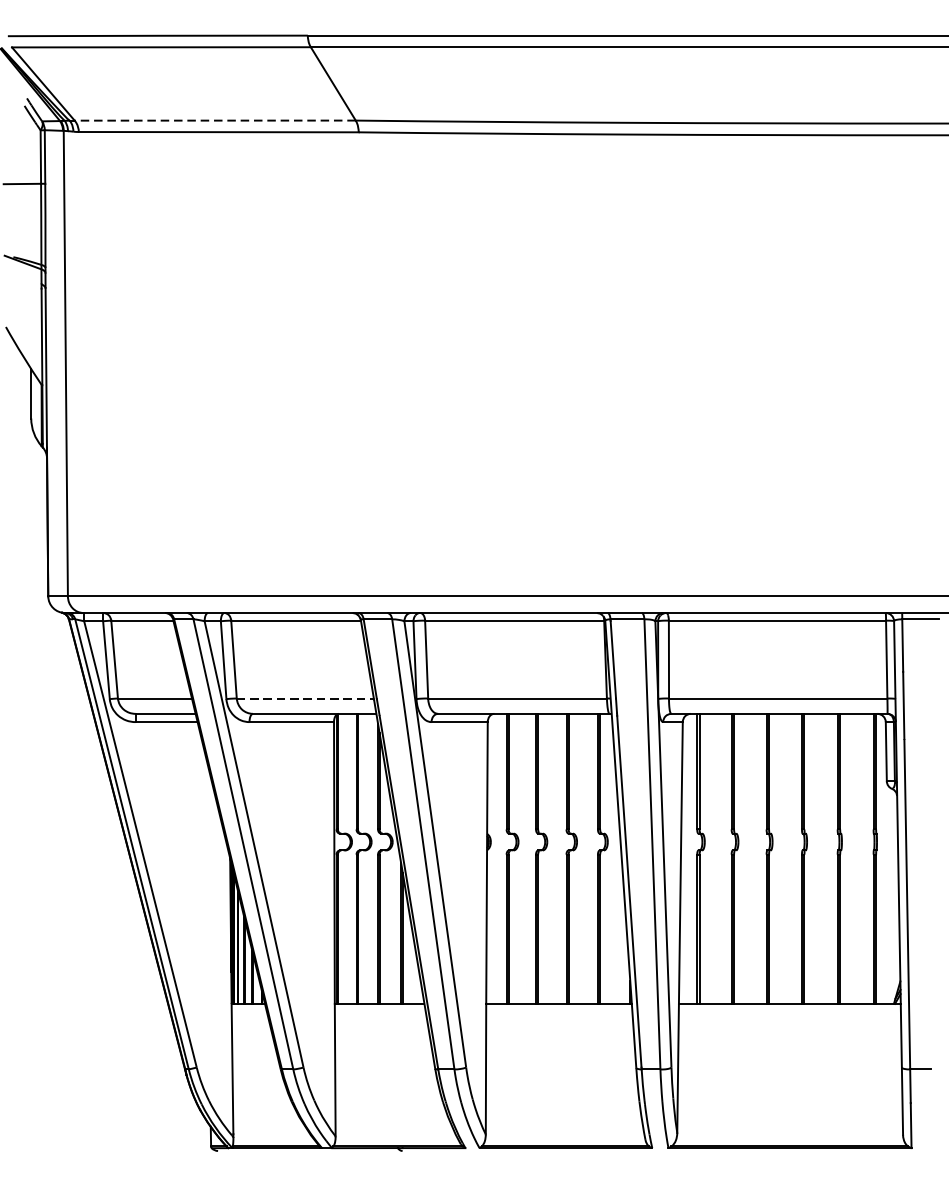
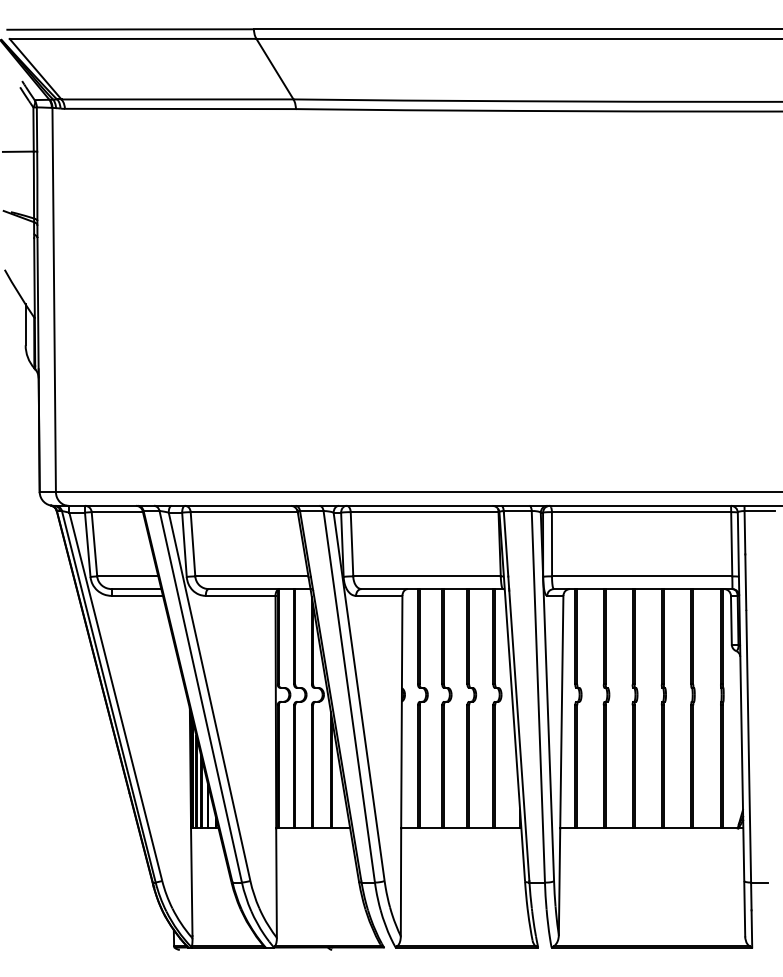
line: (215, 120) -> (177, 99), dashed -> solid
line: (304, 698) -> (251, 576), dashed -> solid

